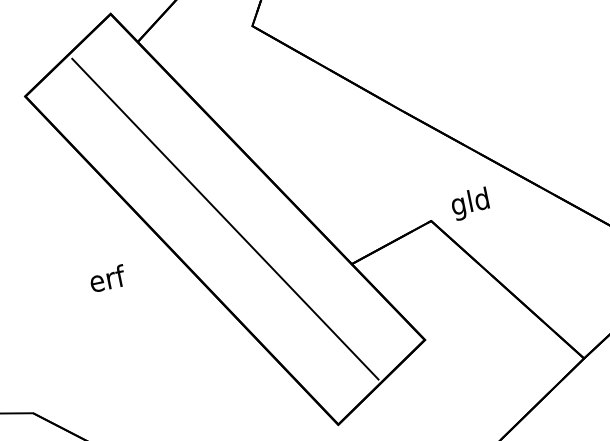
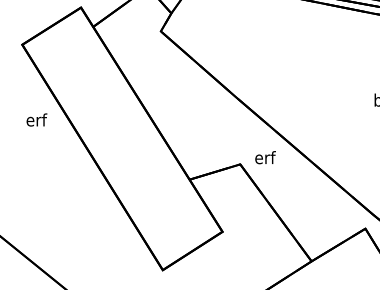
text: (470, 204) -> (264, 159), gld -> erf
line: (225, 218) -> (122, 138), removed
text: (106, 277) -> (36, 119), moved

